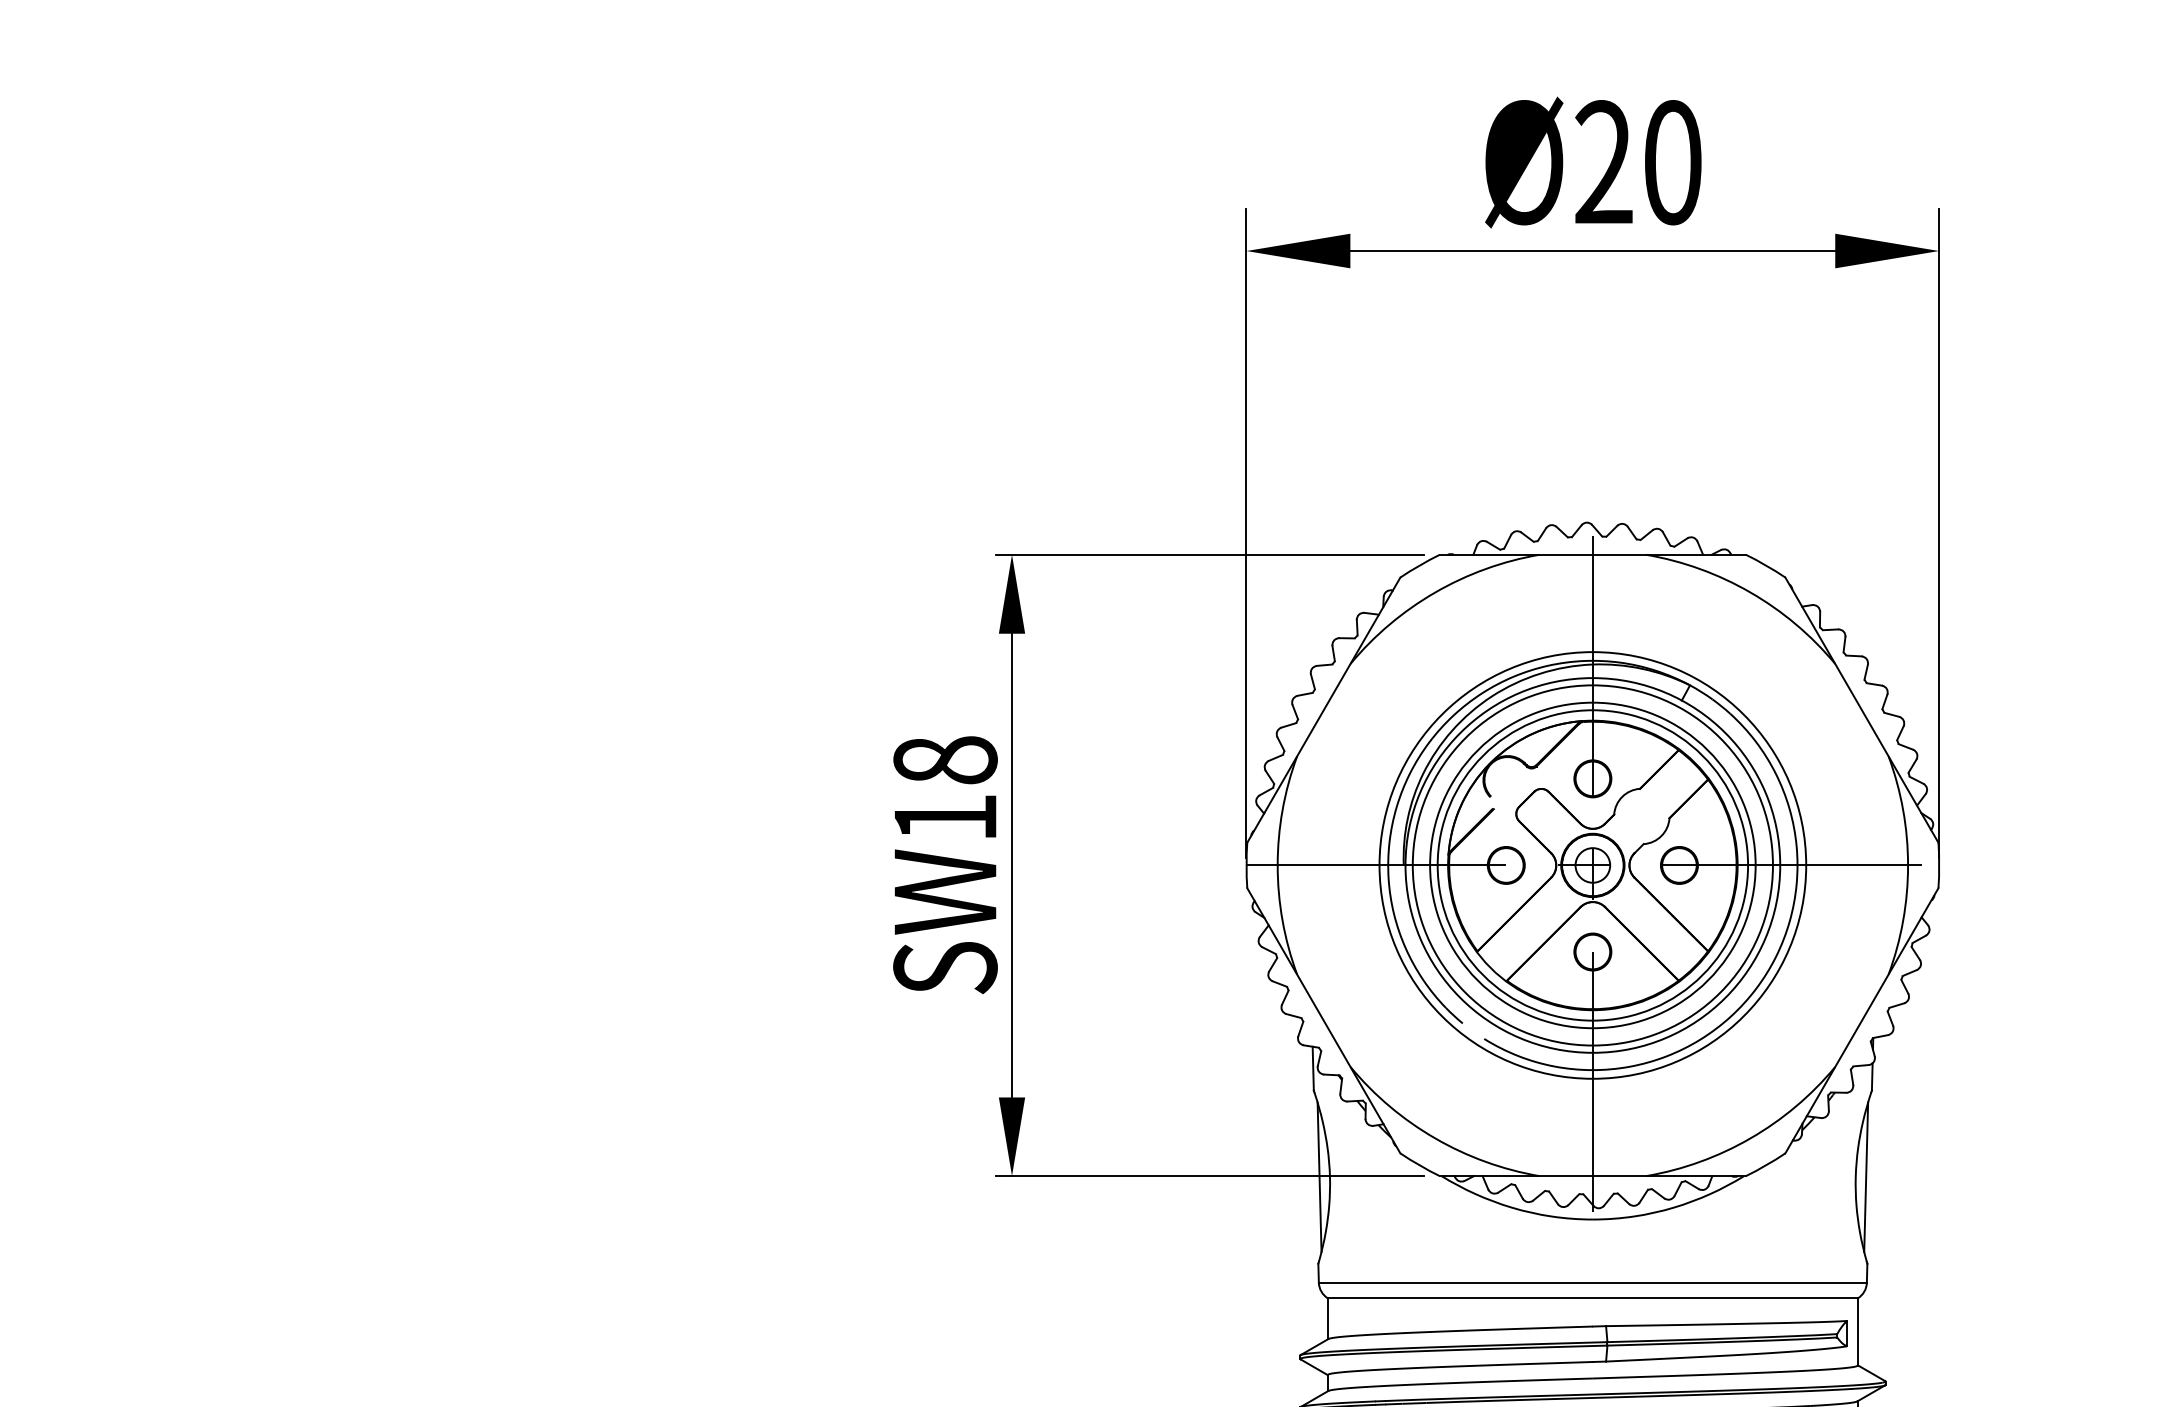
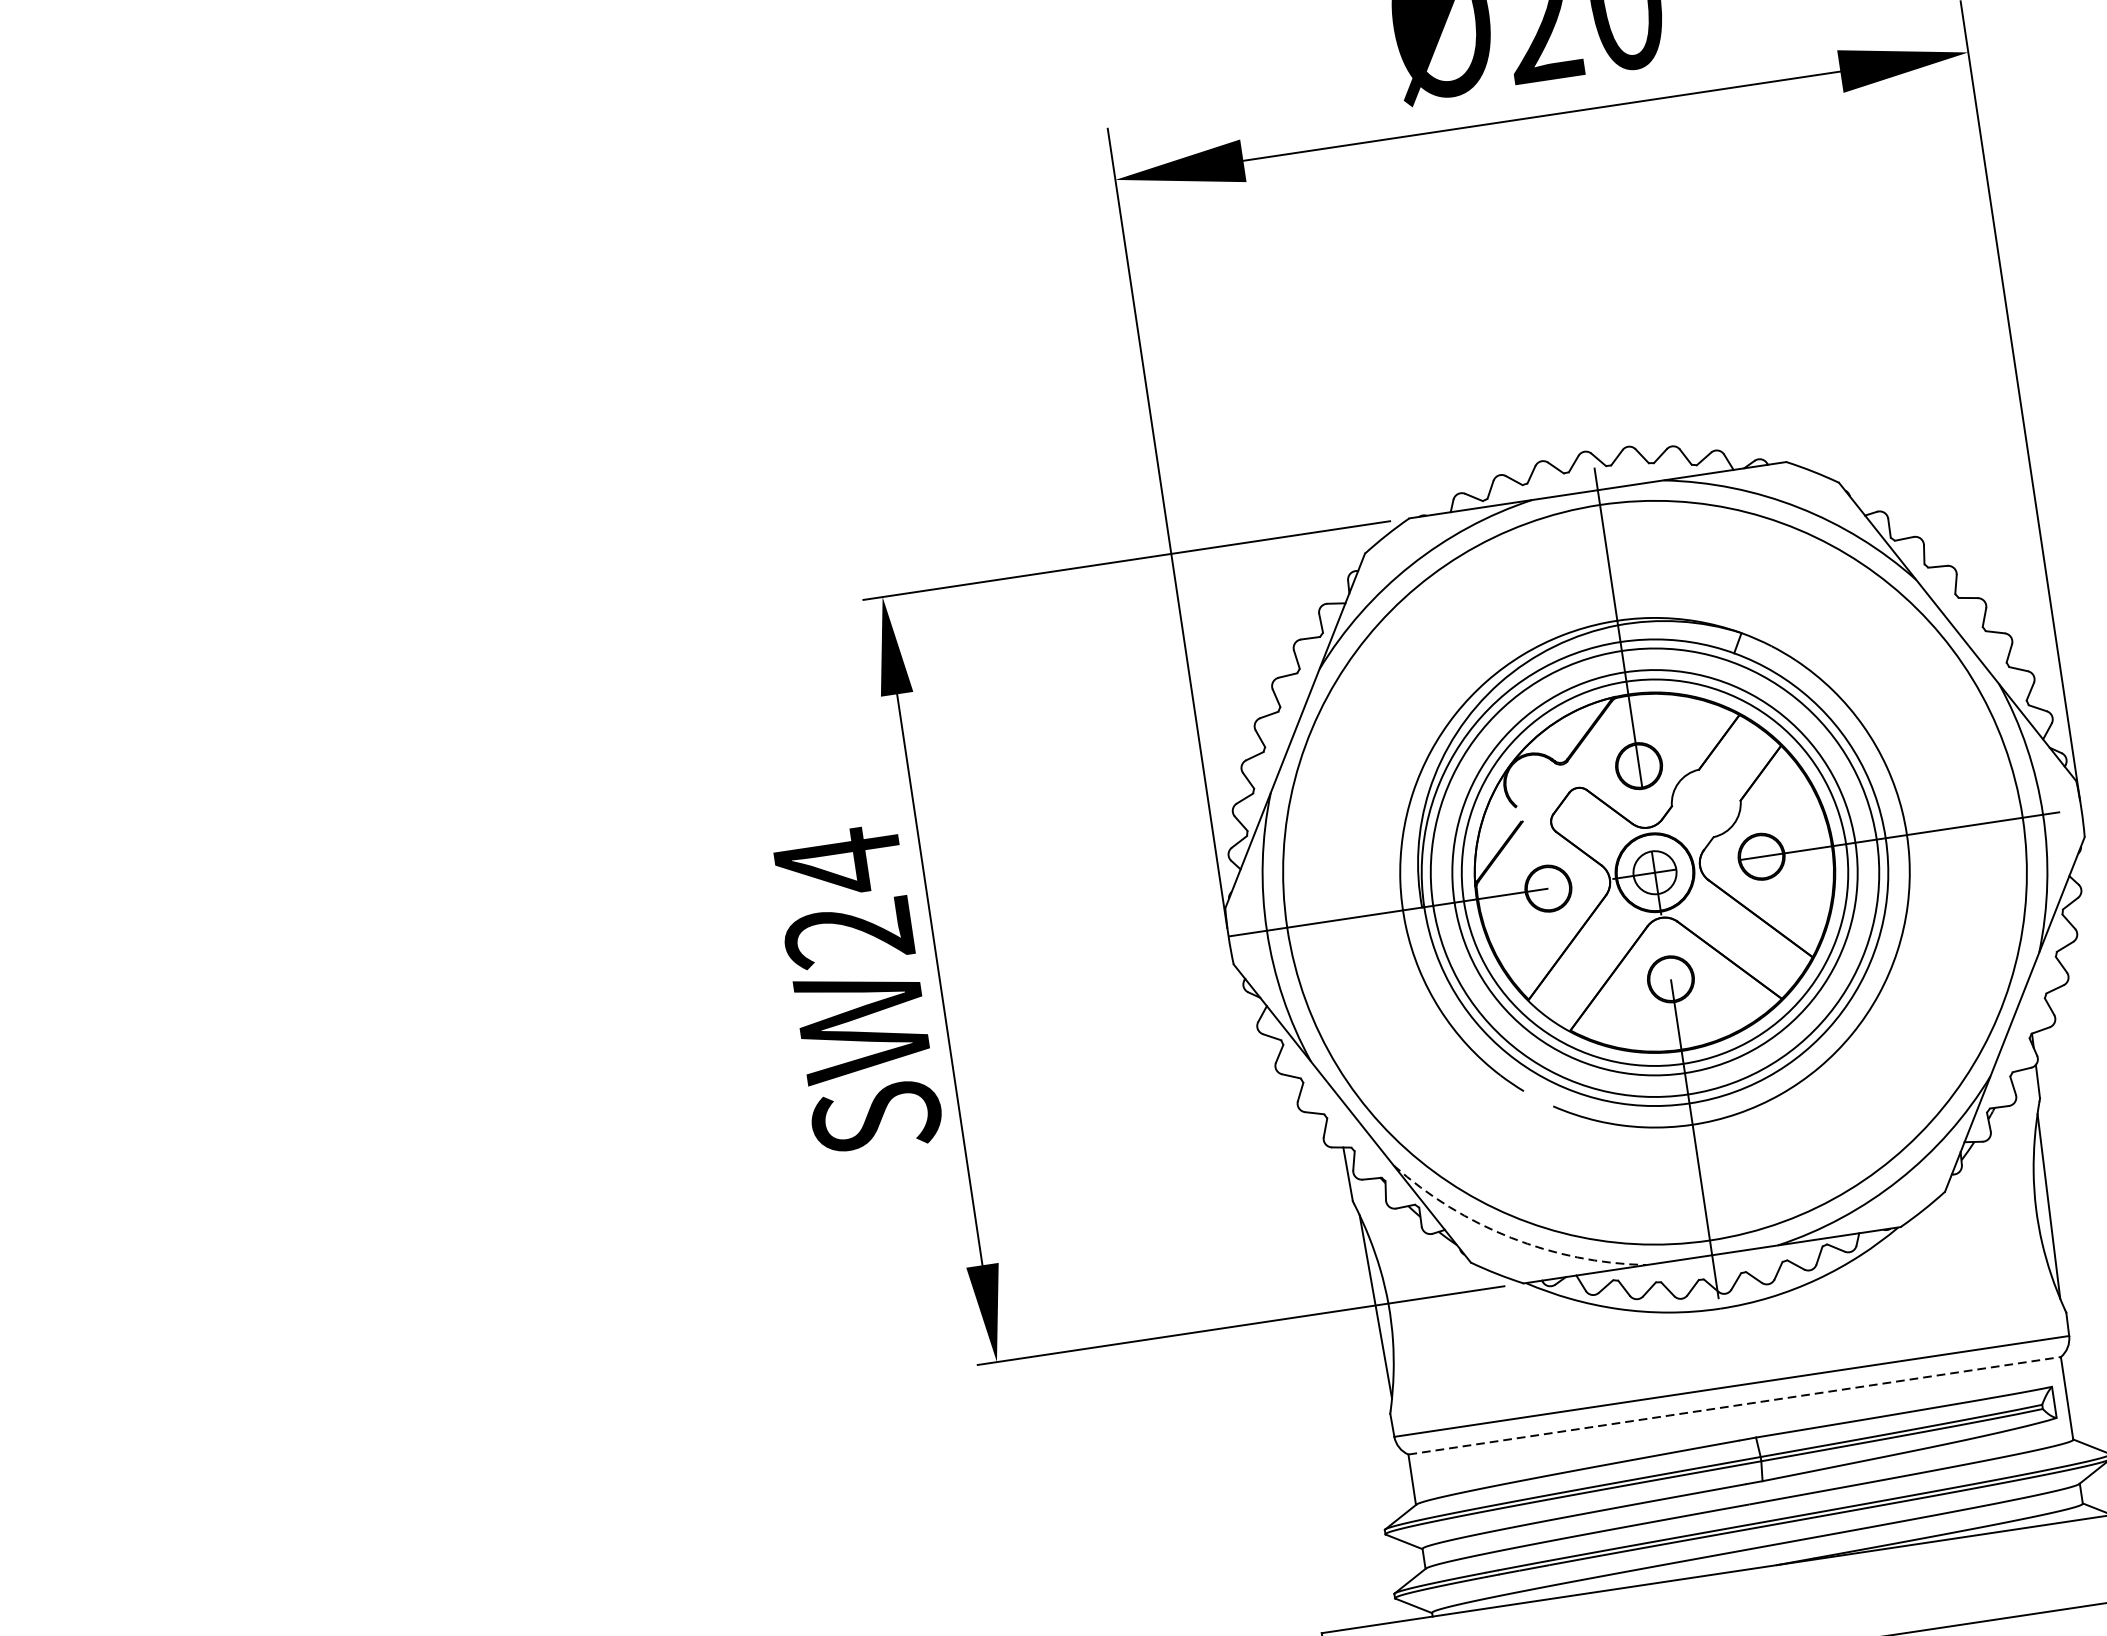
text: (945, 788) -> (843, 897), SW18 -> SW24
circle: (1592, 865) -> (1654, 872), size x1.4
arc: (1435, 1138) -> (1511, 1237), solid -> dashed
line: (1592, 1298) -> (1734, 1406), solid -> dashed

